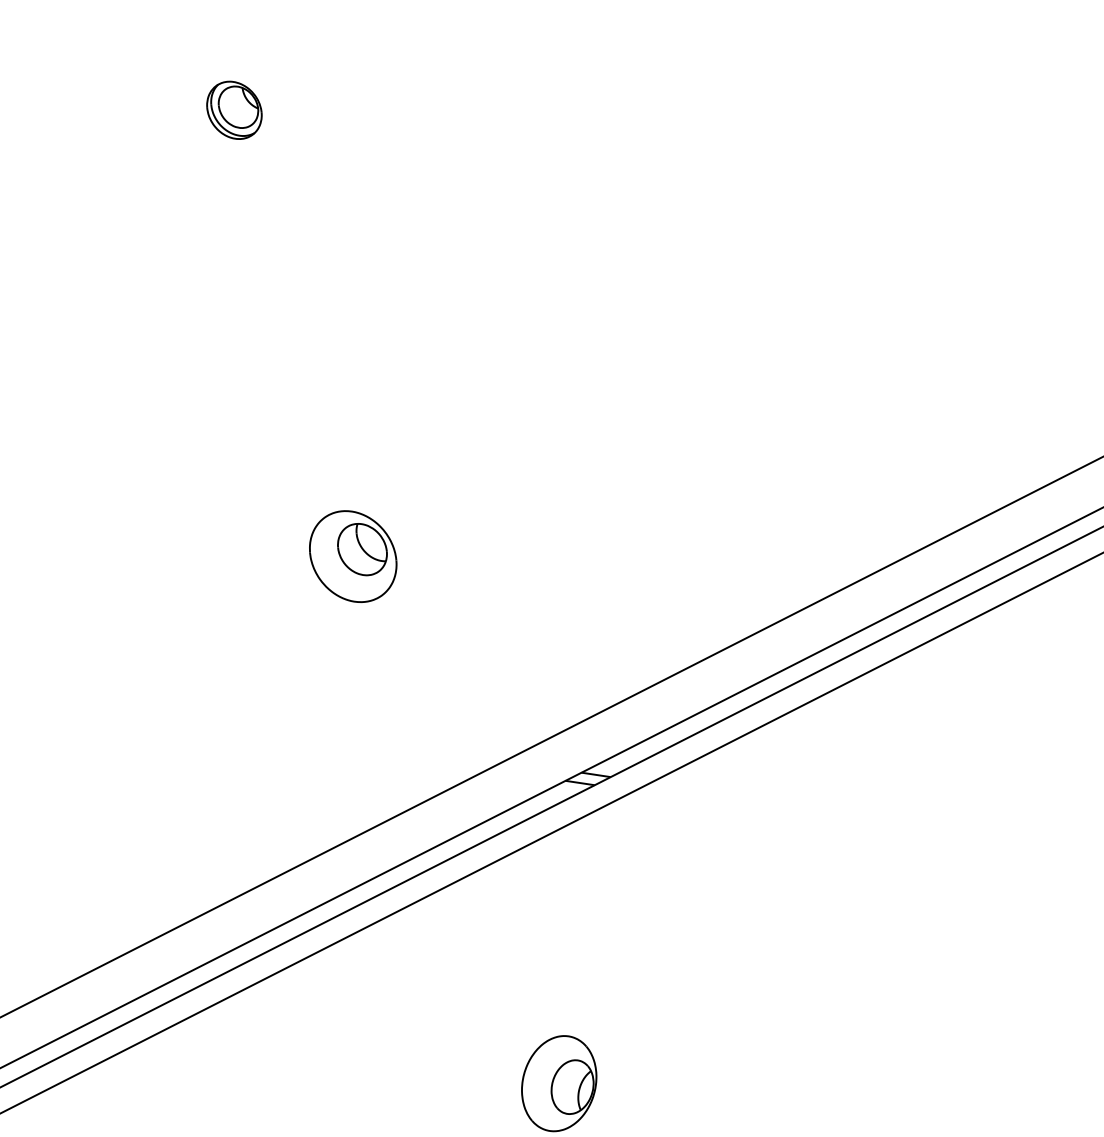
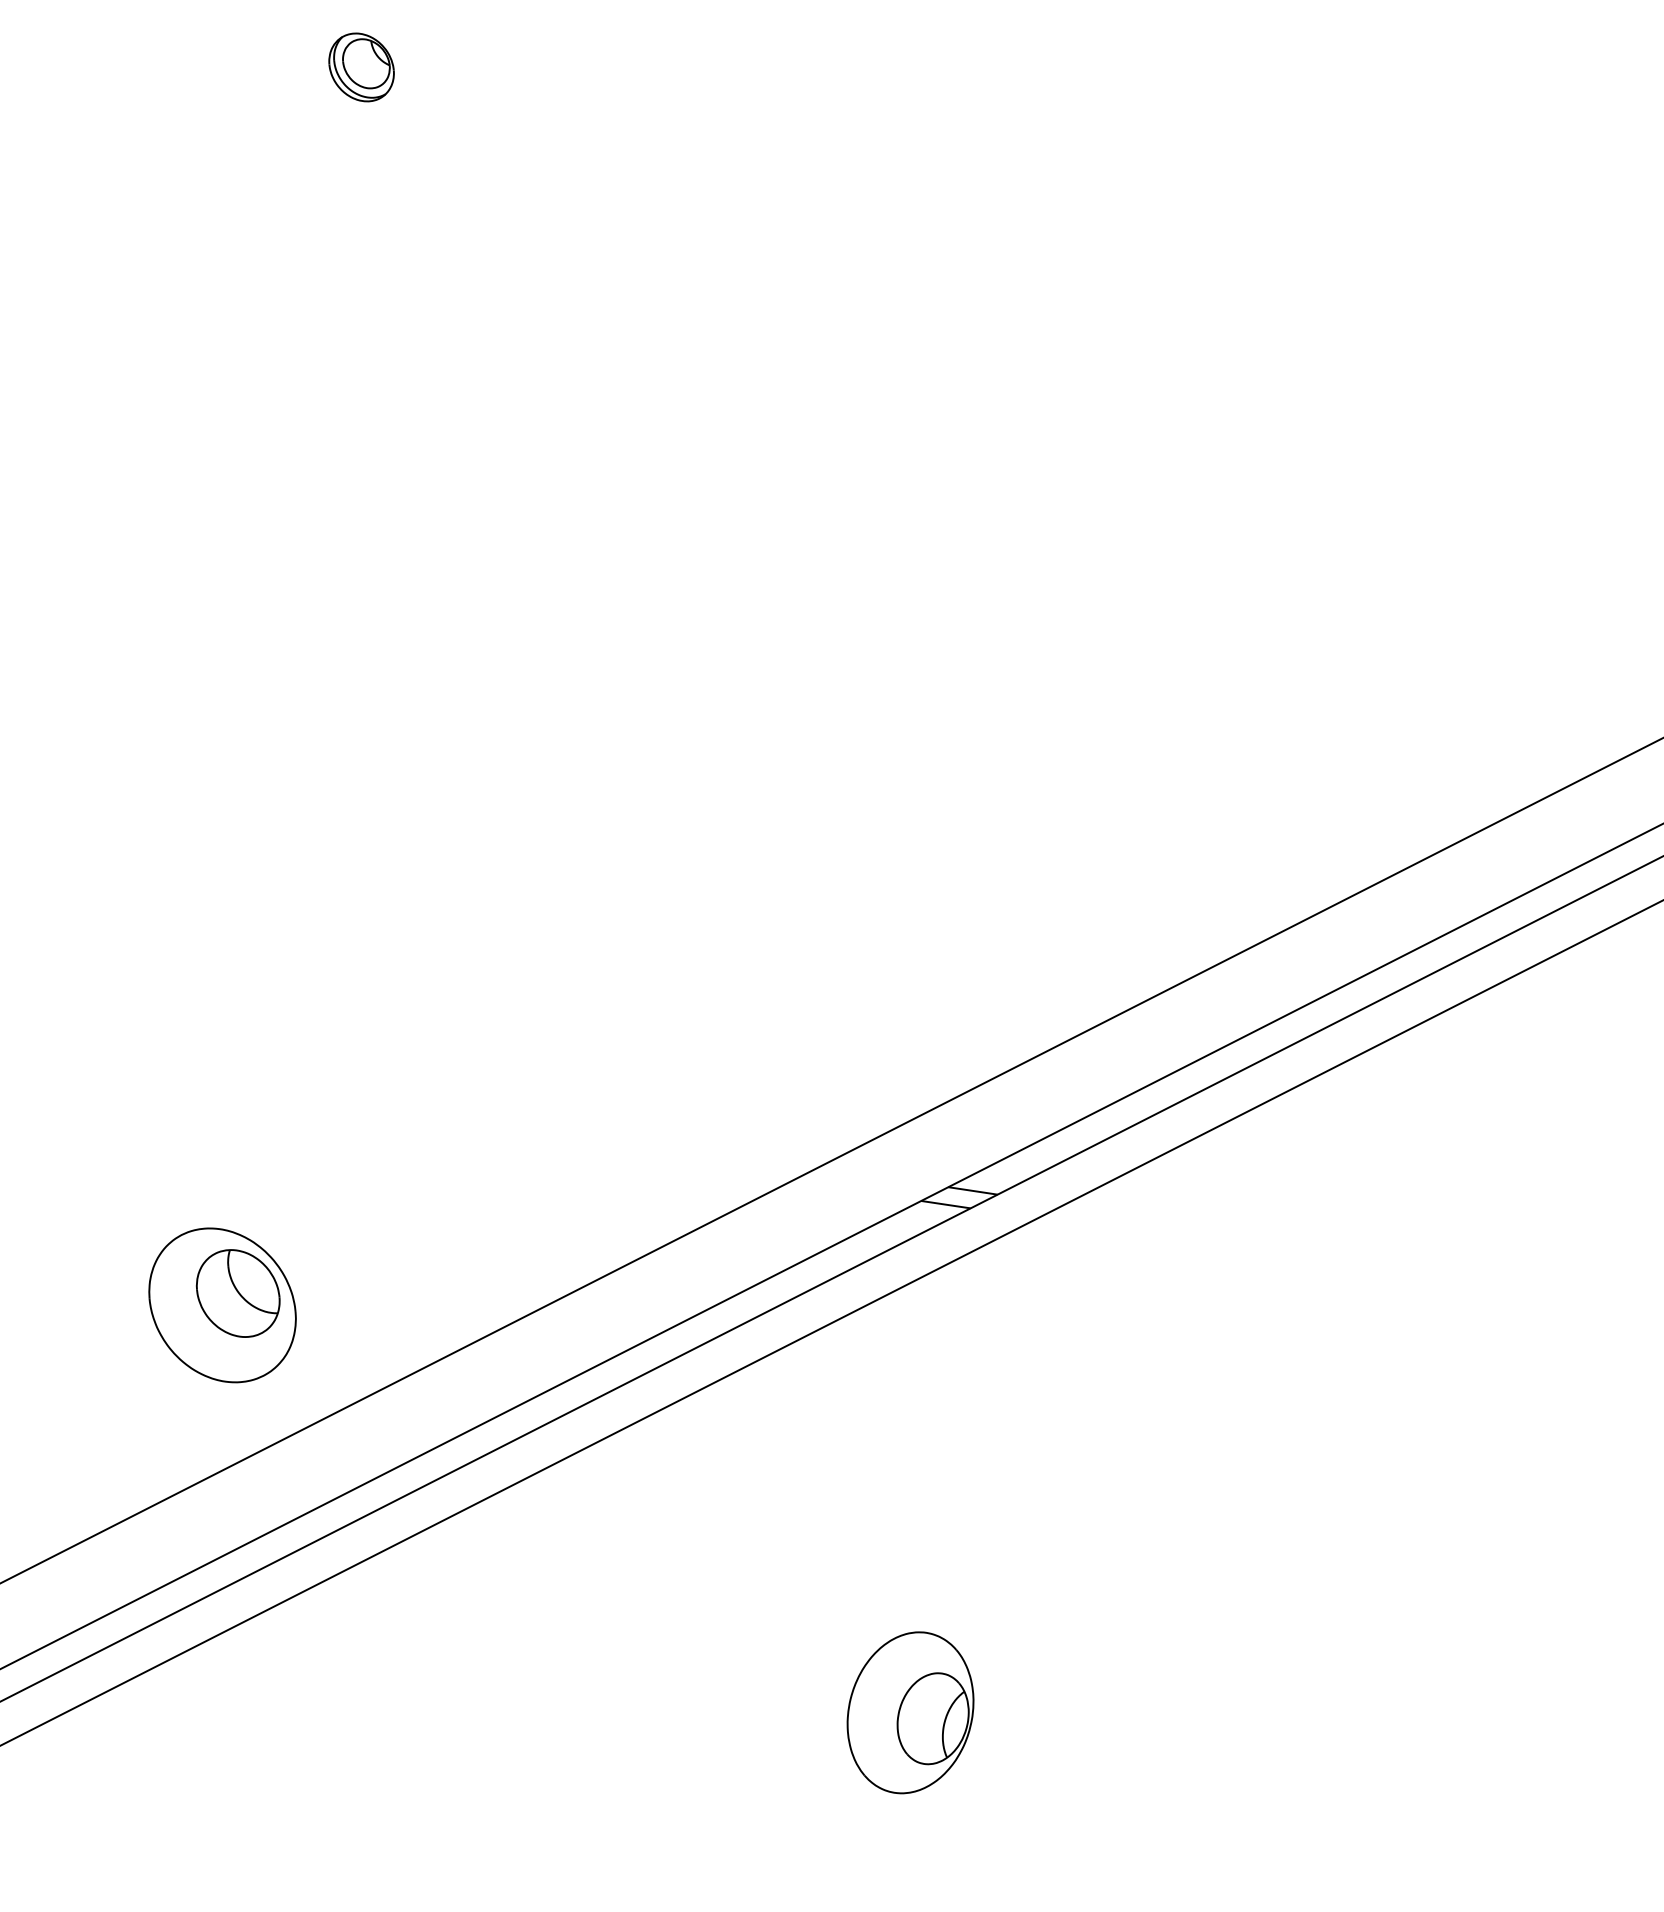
part: (234, 109) -> (361, 66), size x0.7
part: (353, 556) -> (223, 1305), moved

